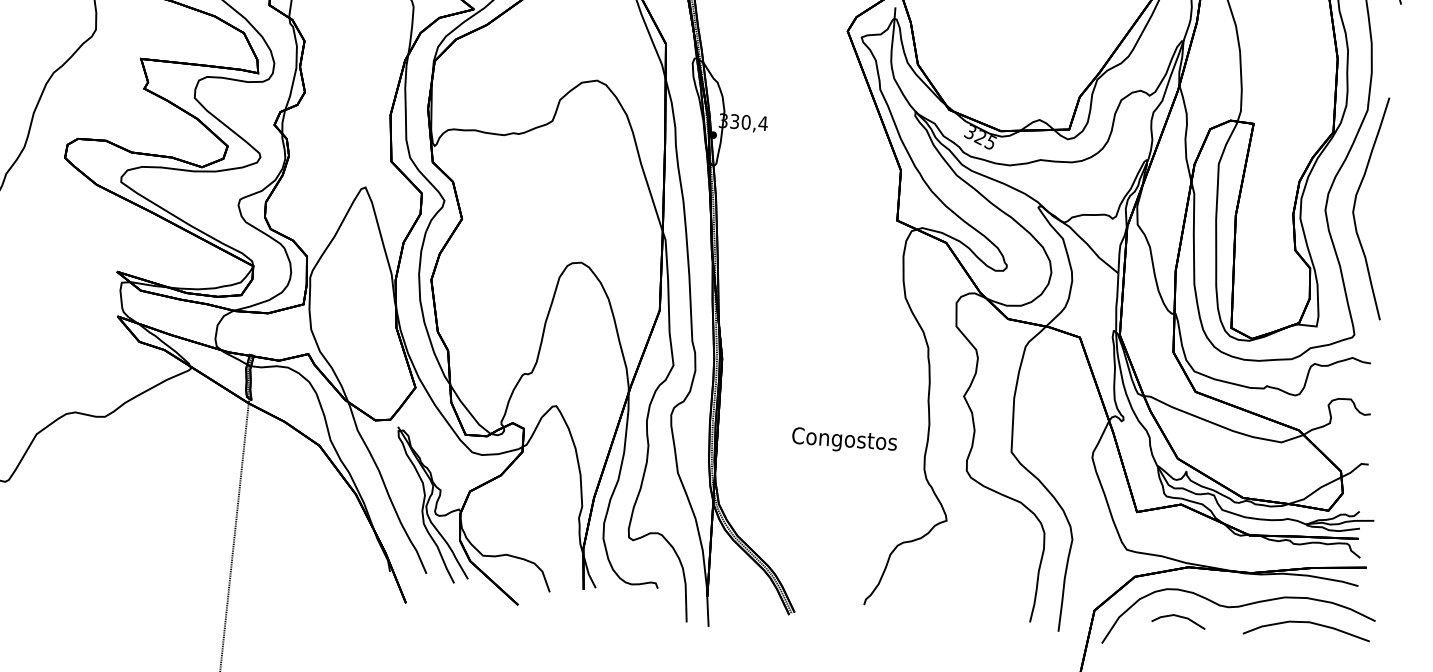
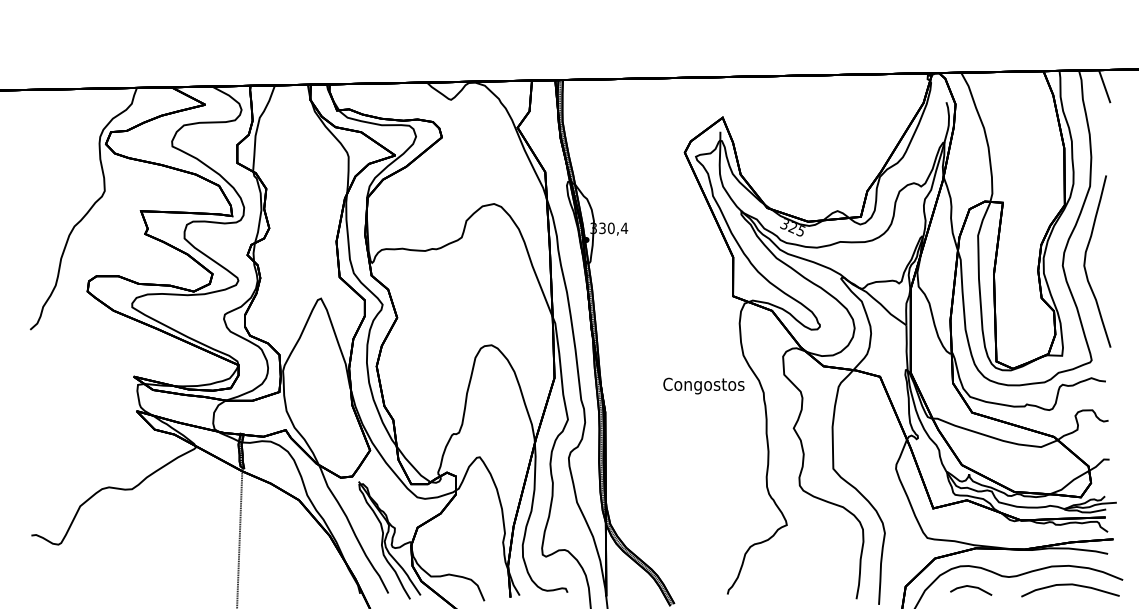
text: (844, 440) -> (703, 385), moved

